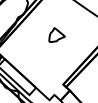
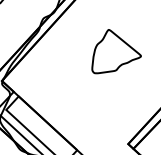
part: (56, 34) -> (115, 50), size x1.67

